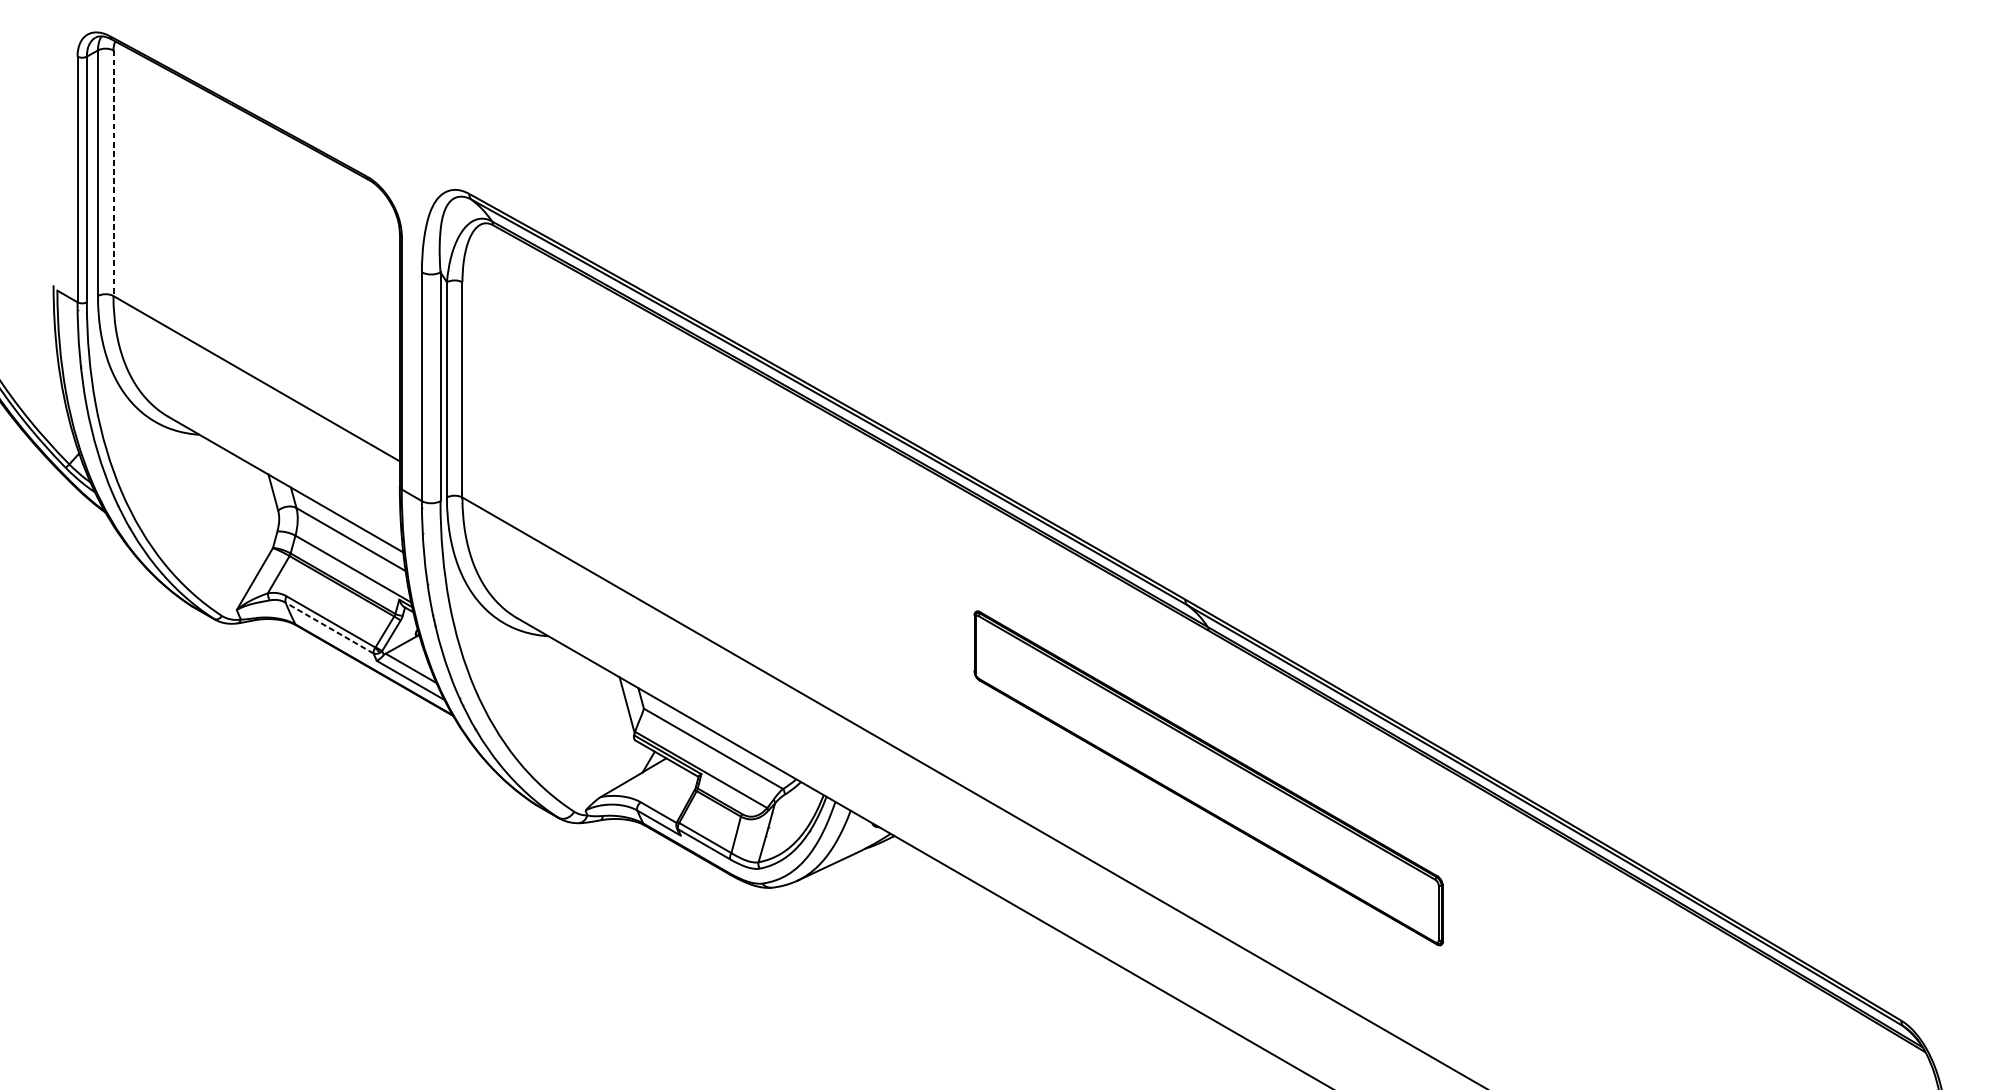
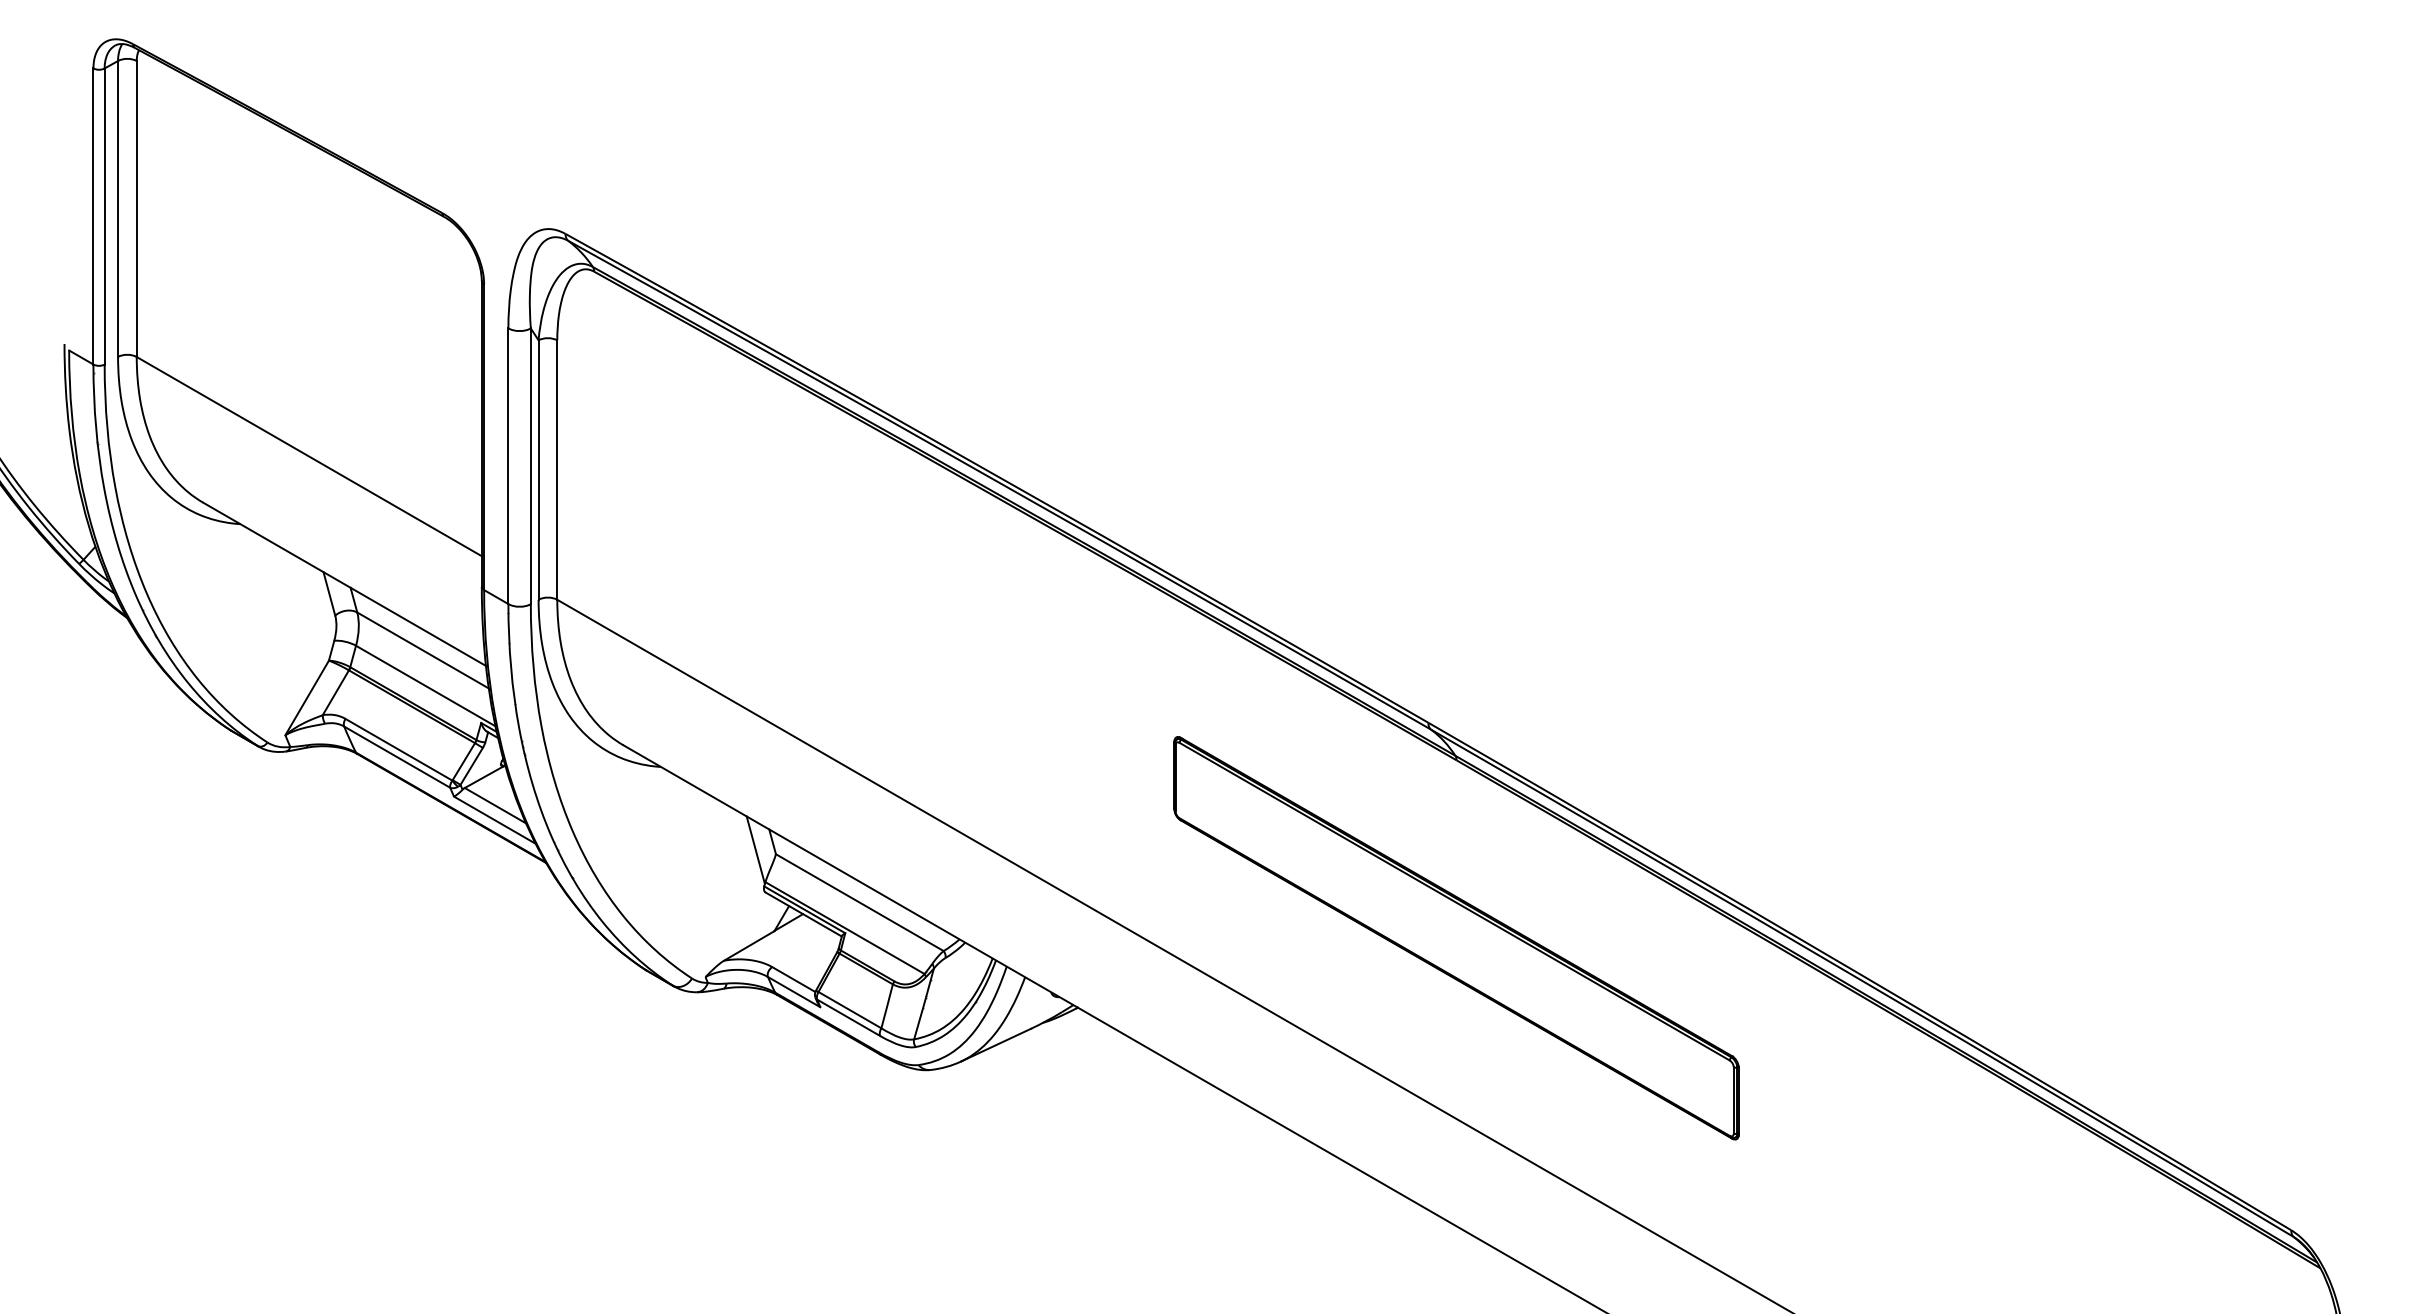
line: (113, 173) -> (136, 209), dashed -> solid
line: (329, 627) -> (396, 756), dashed -> solid

